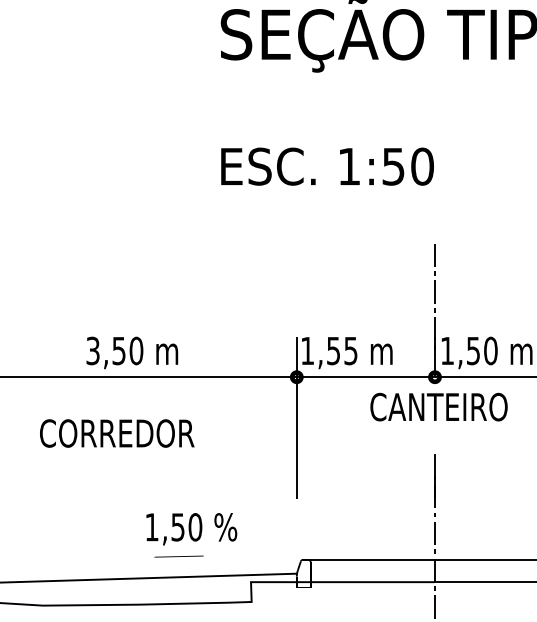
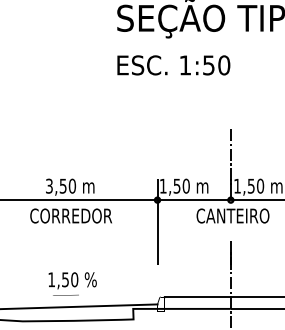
text: (326, 166) -> (173, 65), moved
text: (349, 349) -> (185, 185), 1,55 -> 1,50
text: (115, 432) -> (70, 215), moved
text: (191, 534) -> (72, 283), moved

